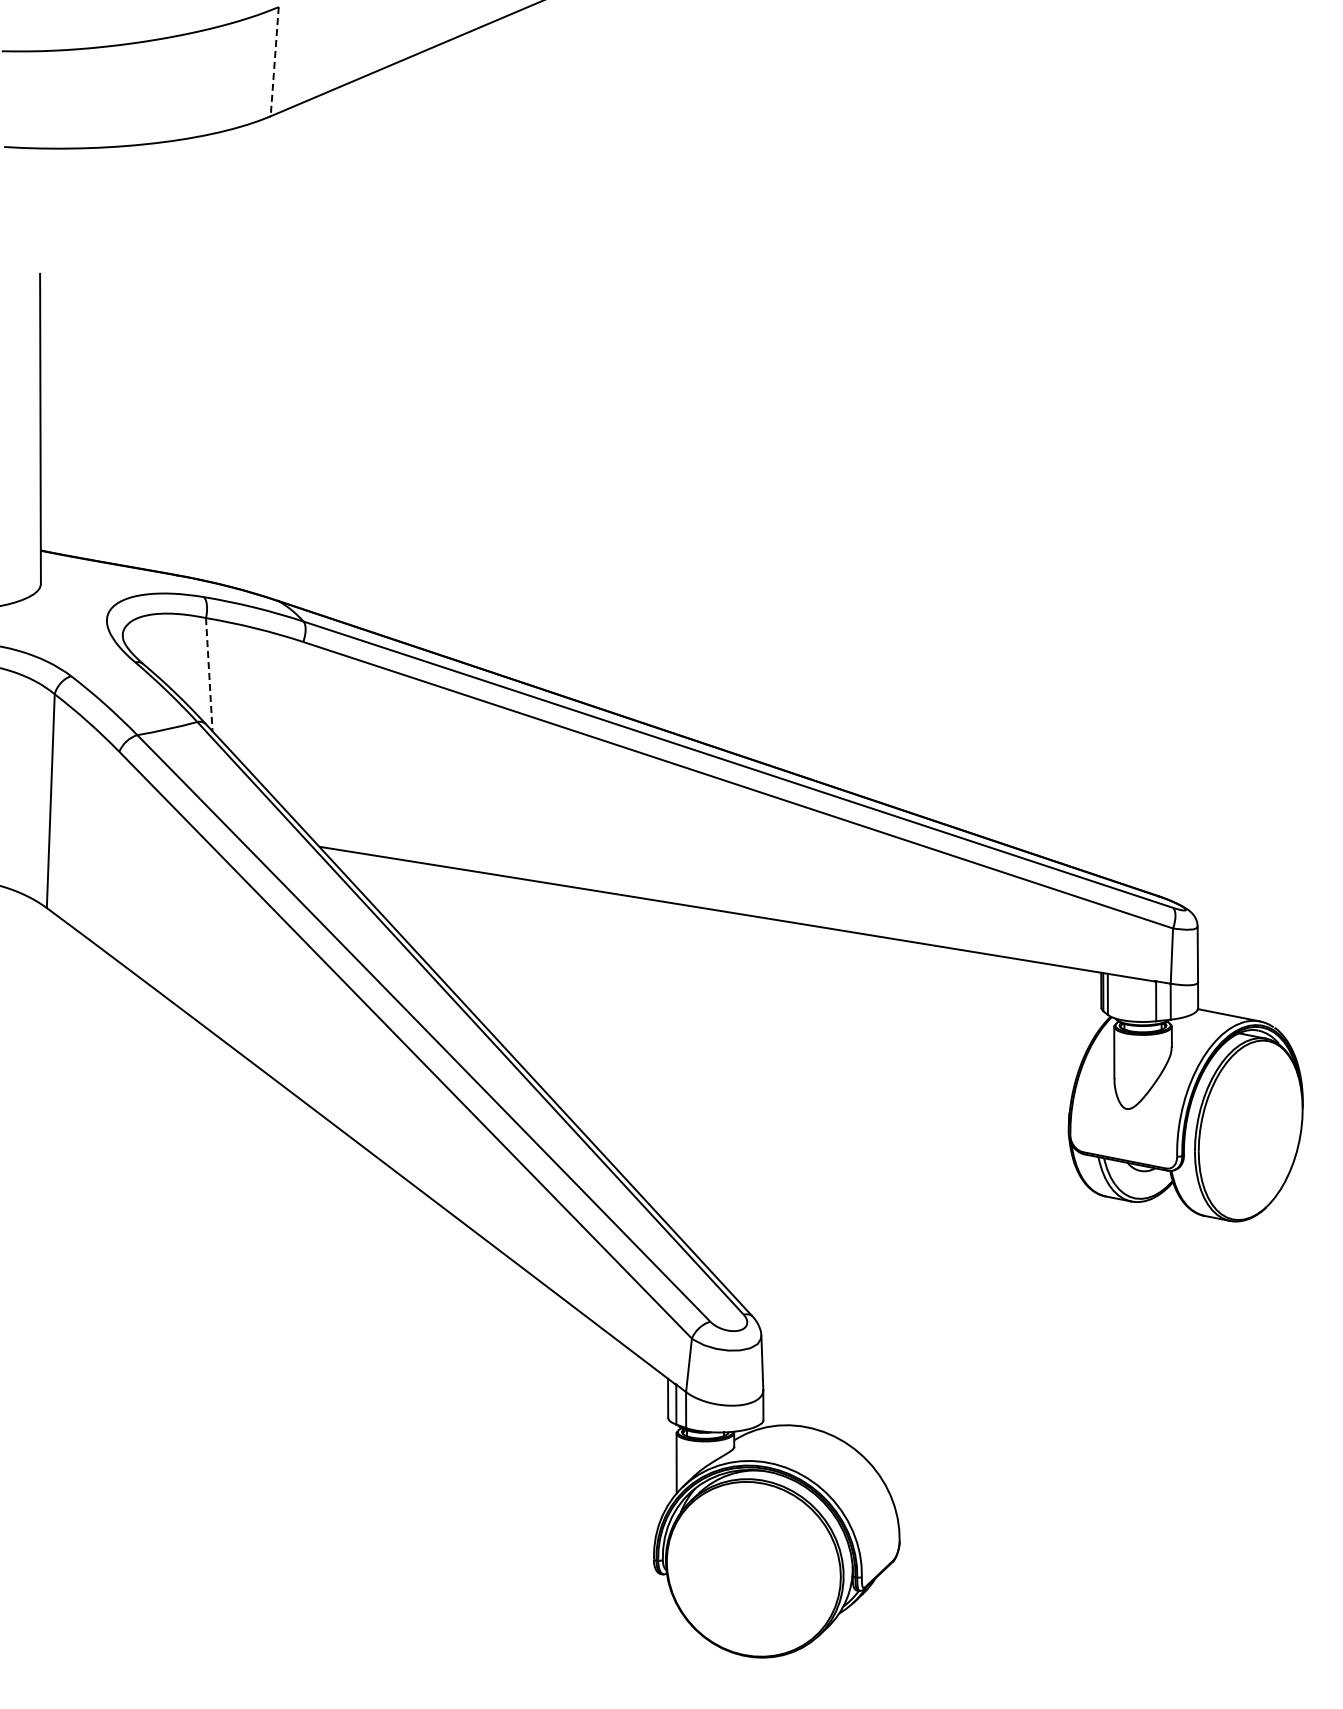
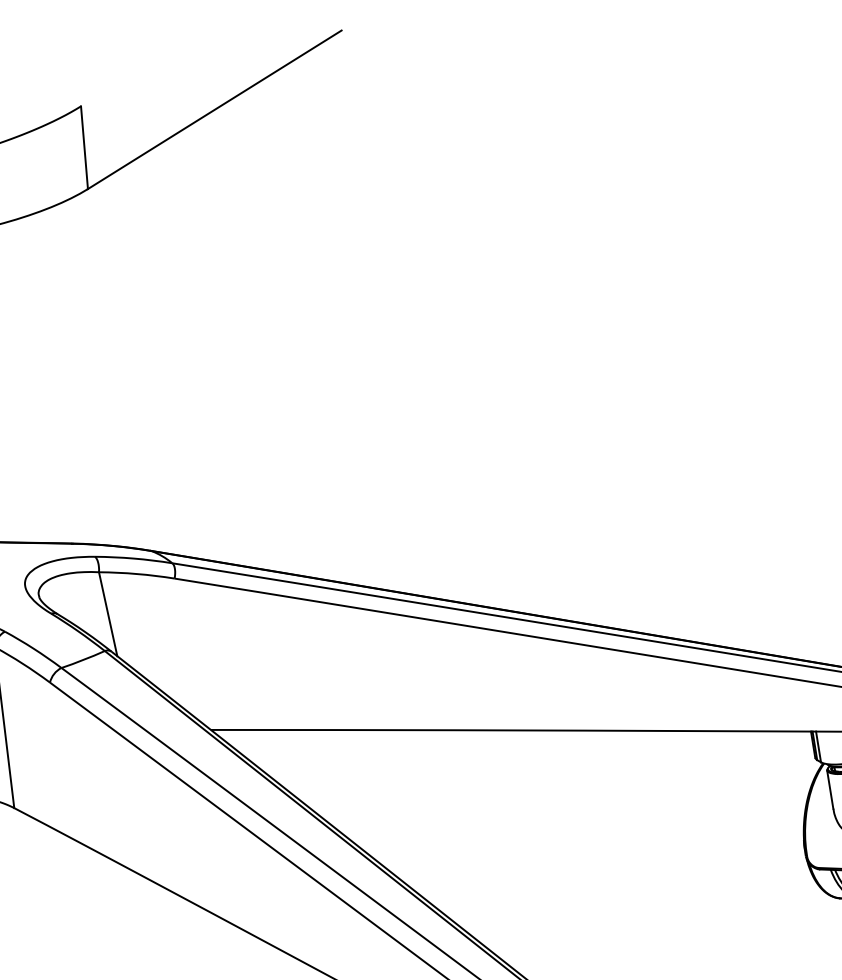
line: (274, 61) -> (84, 147), dashed -> solid
line: (209, 674) -> (108, 614), dashed -> solid

